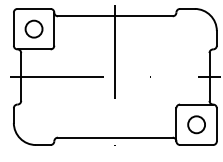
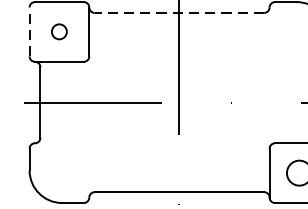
line: (114, 16) -> (178, 13), solid -> dashed
circle: (33, 28) -> (58, 30), size x0.6
line: (13, 29) -> (29, 32), solid -> dashed

